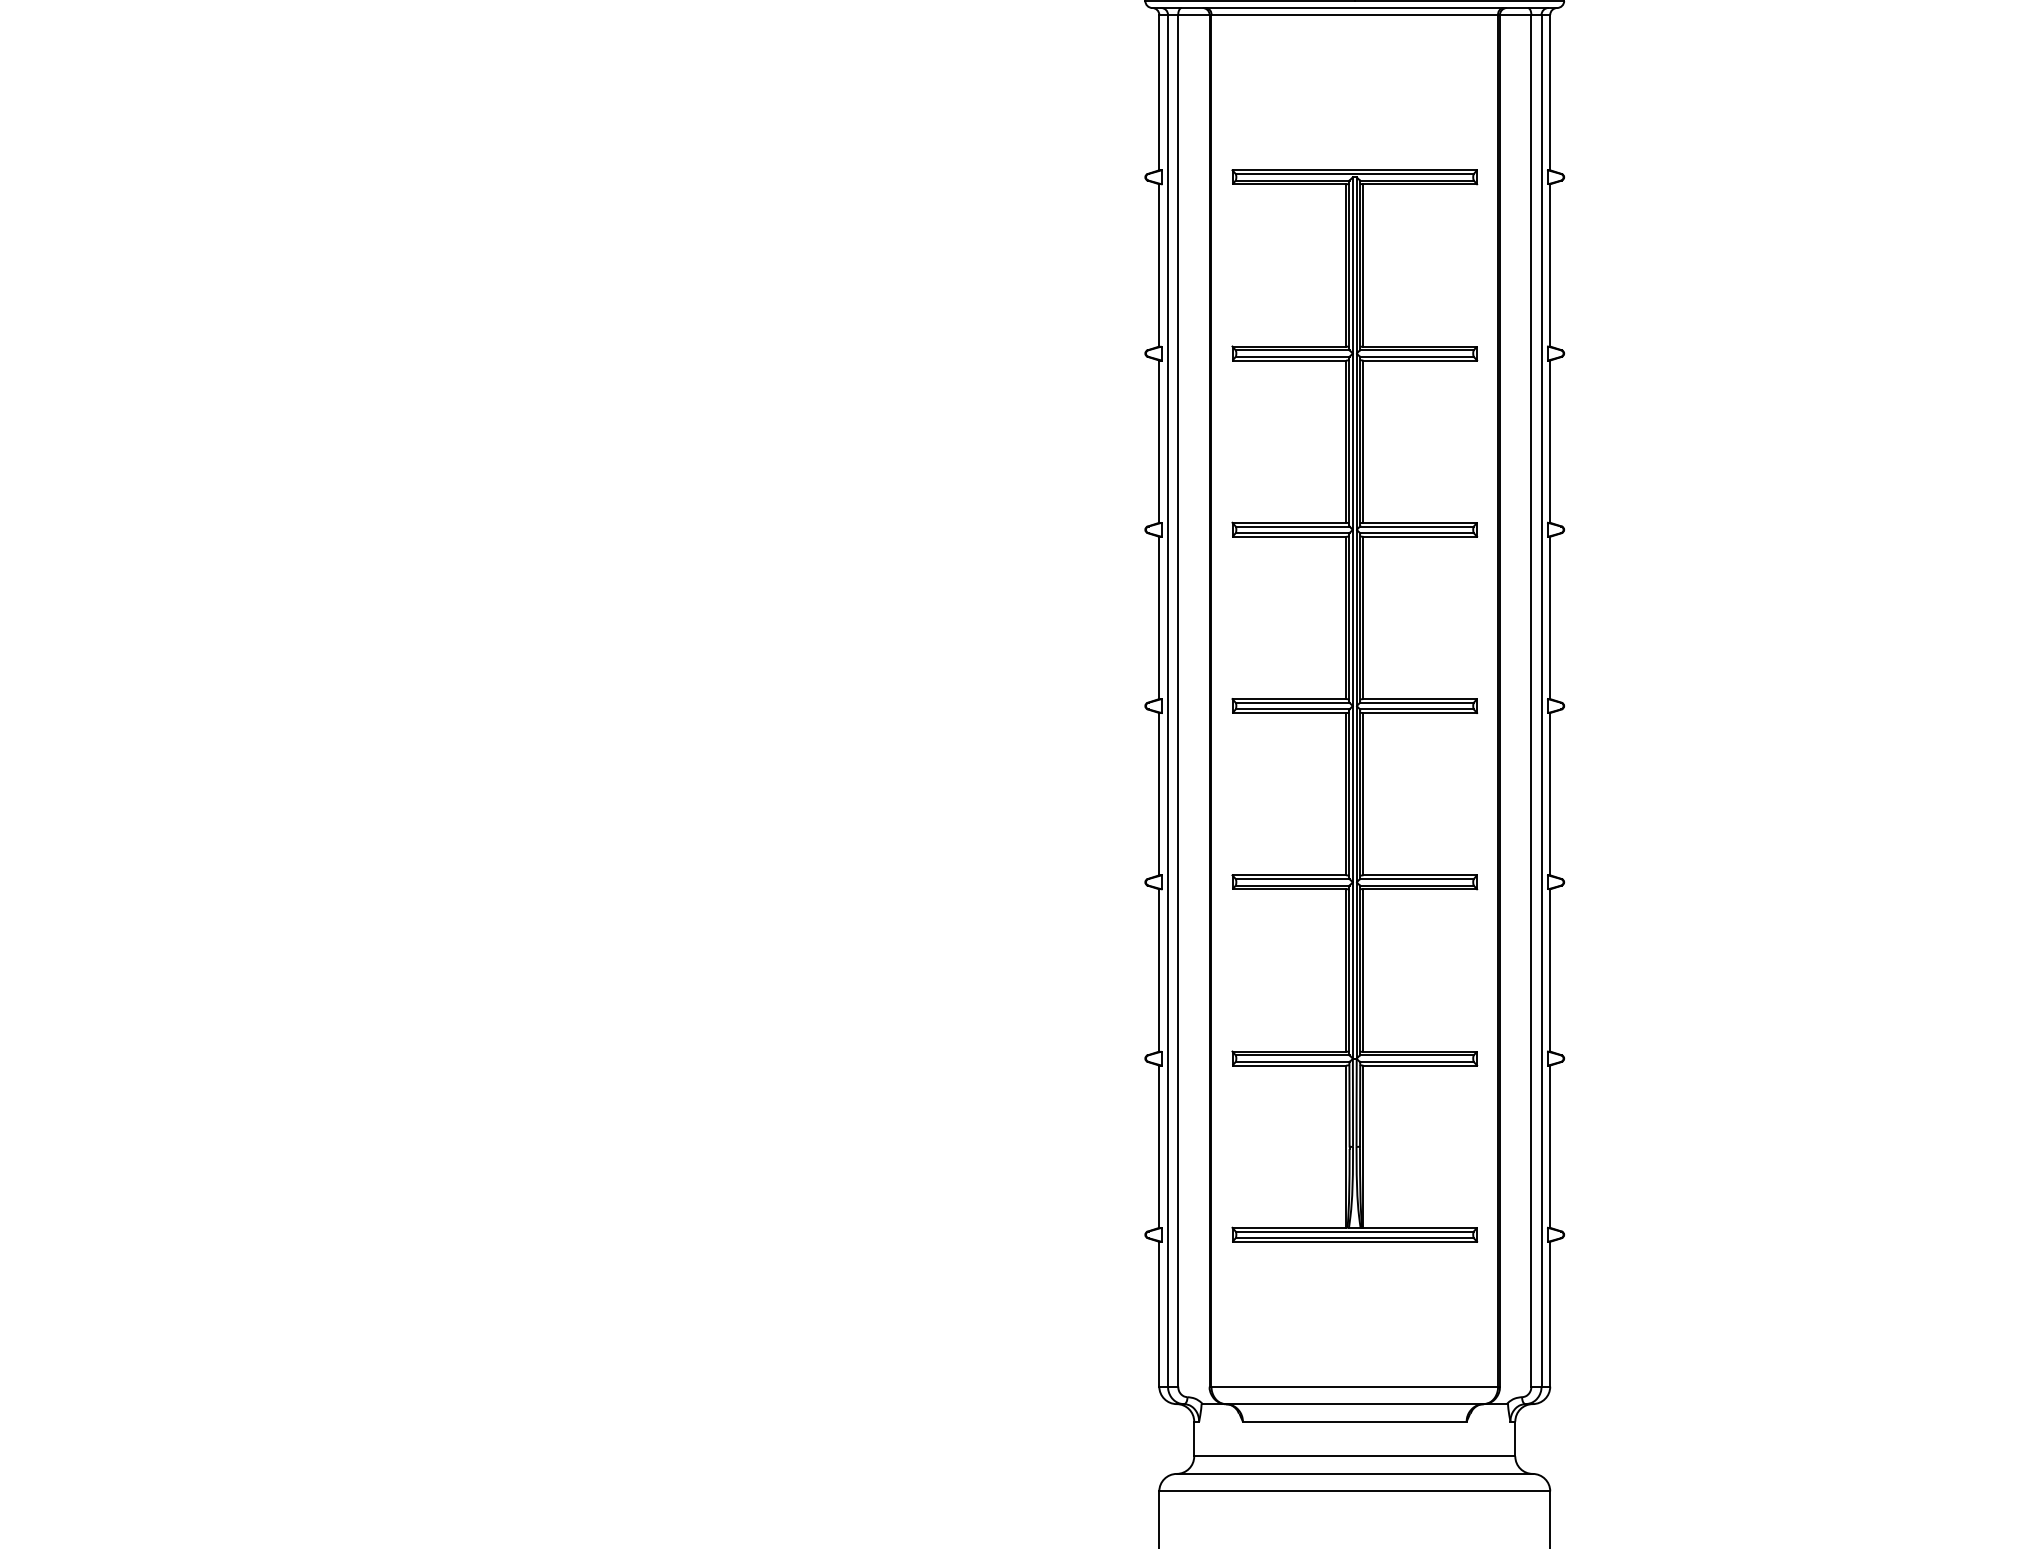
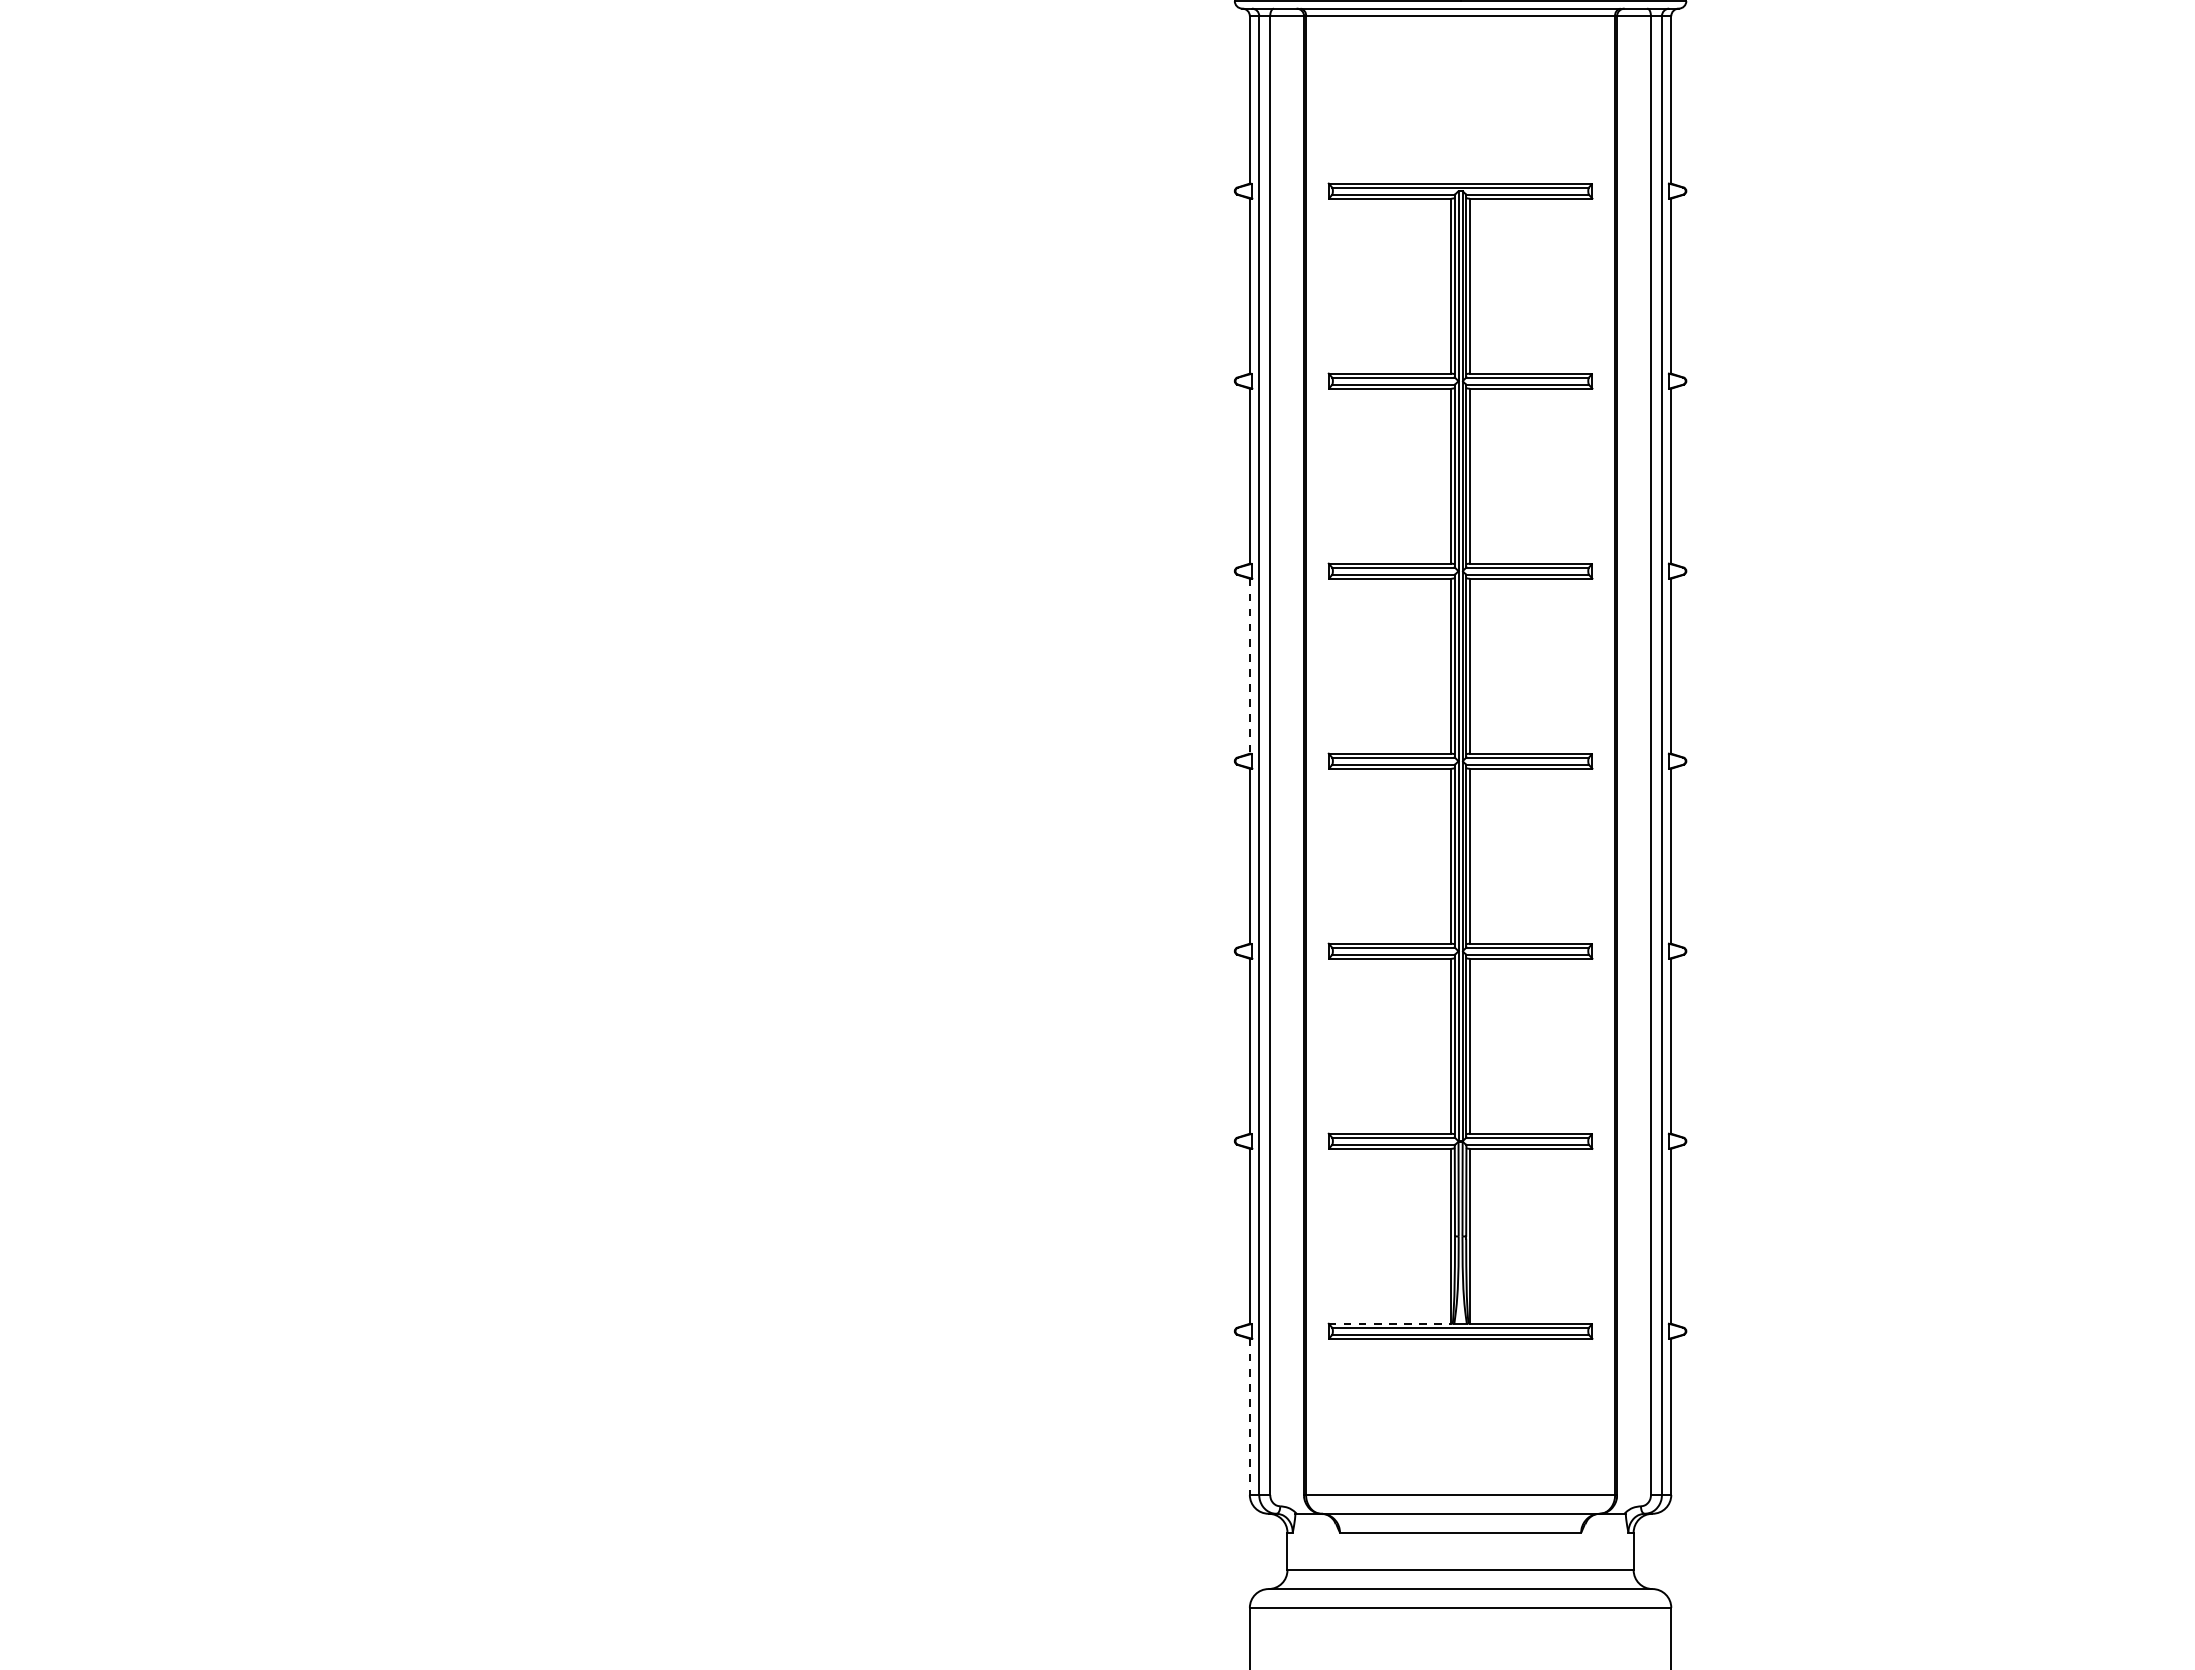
line: (1159, 618) -> (1250, 666), solid -> dashed
line: (1289, 1227) -> (1390, 1323), solid -> dashed
line: (1159, 1314) -> (1250, 1417), solid -> dashed

